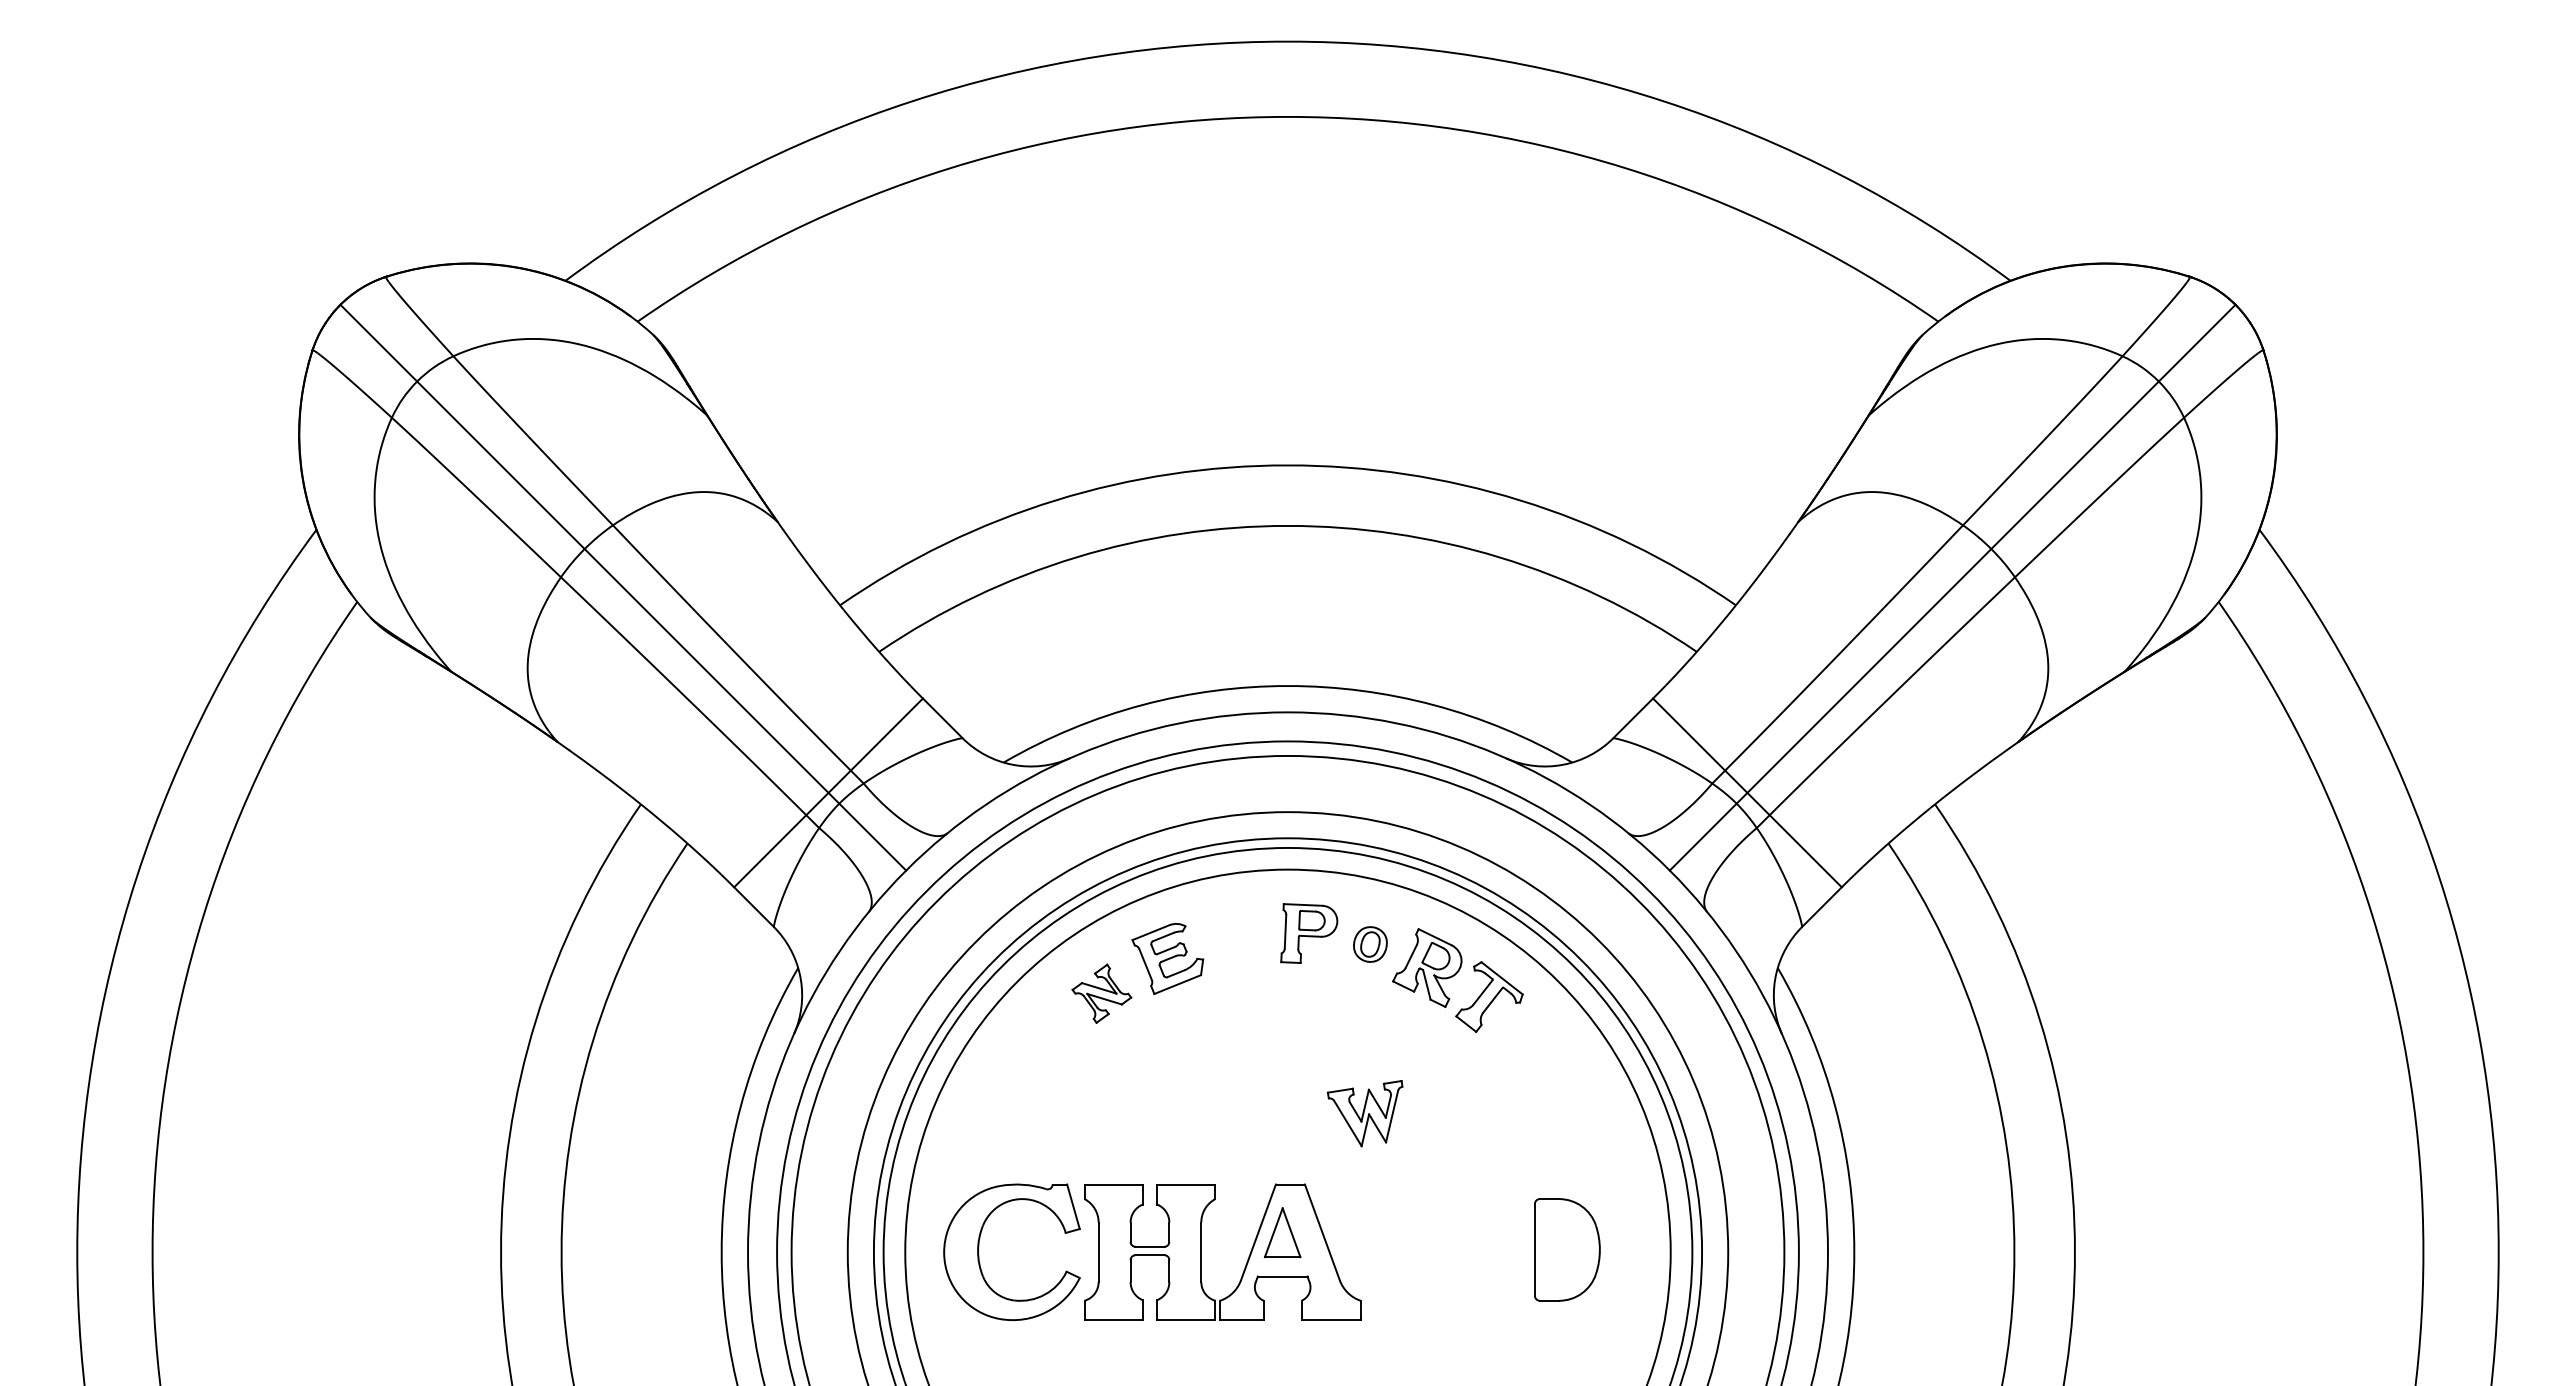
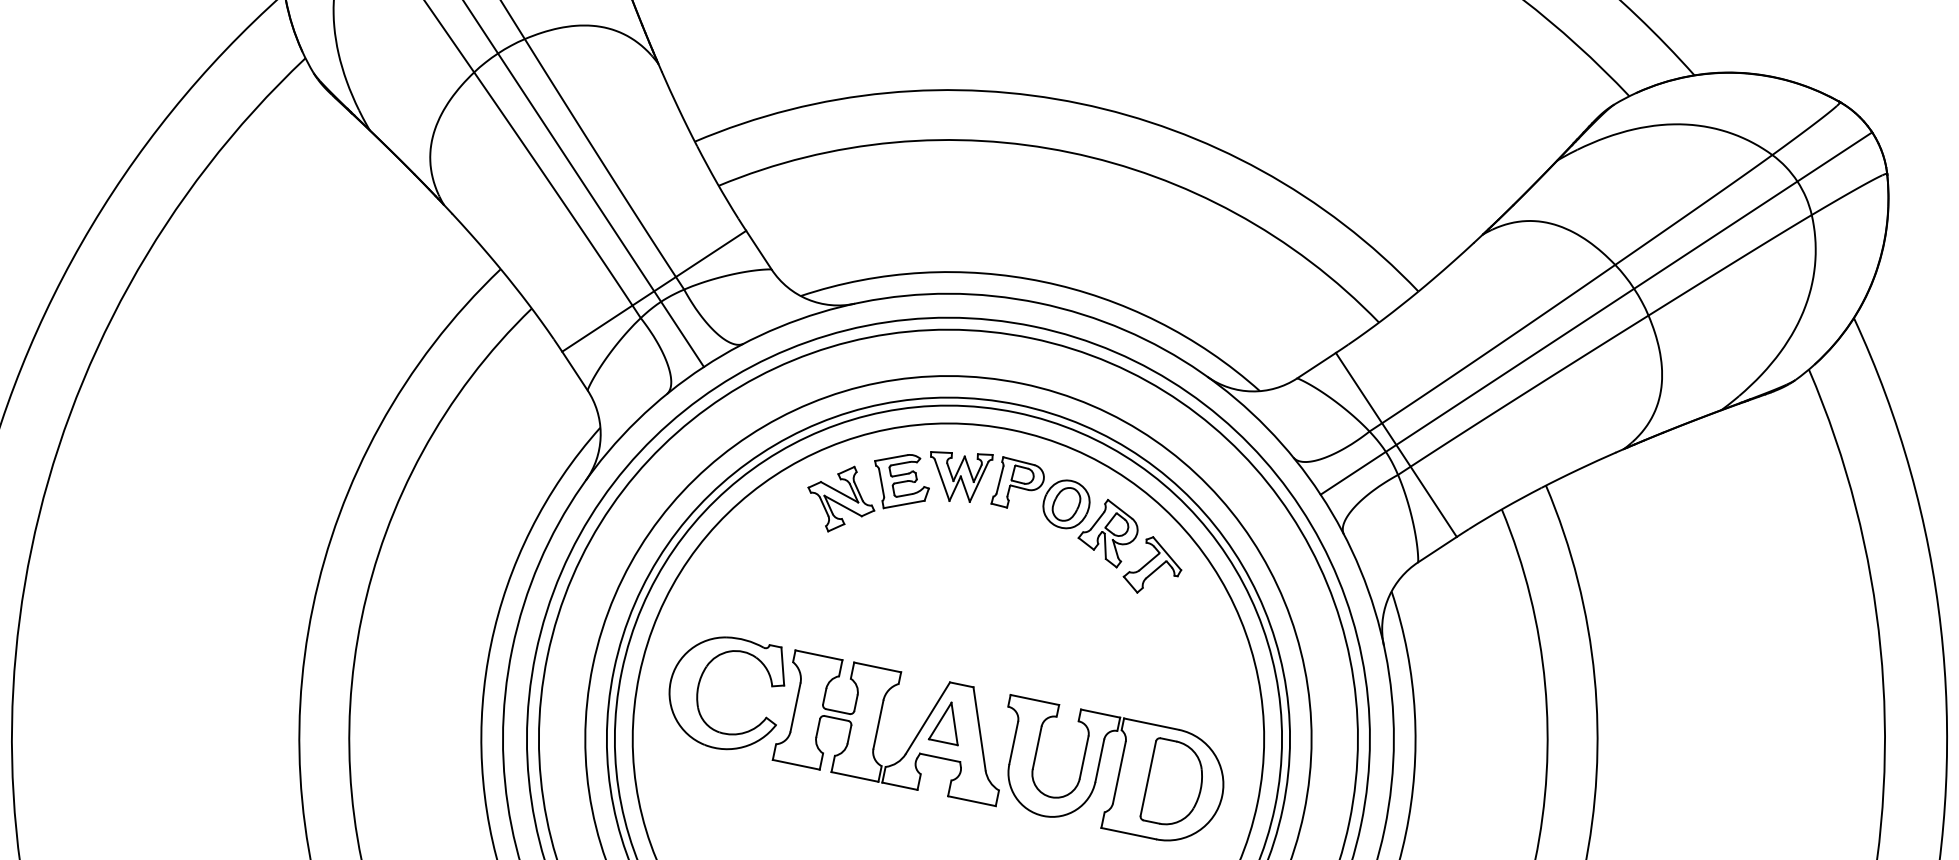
part: (1370, 944) -> (1066, 504), size x1.67
part: (1101, 993) -> (841, 498), size x1.43
part: (1364, 1113) -> (957, 474), moved
part: (1498, 1251) -> (1118, 773), added

